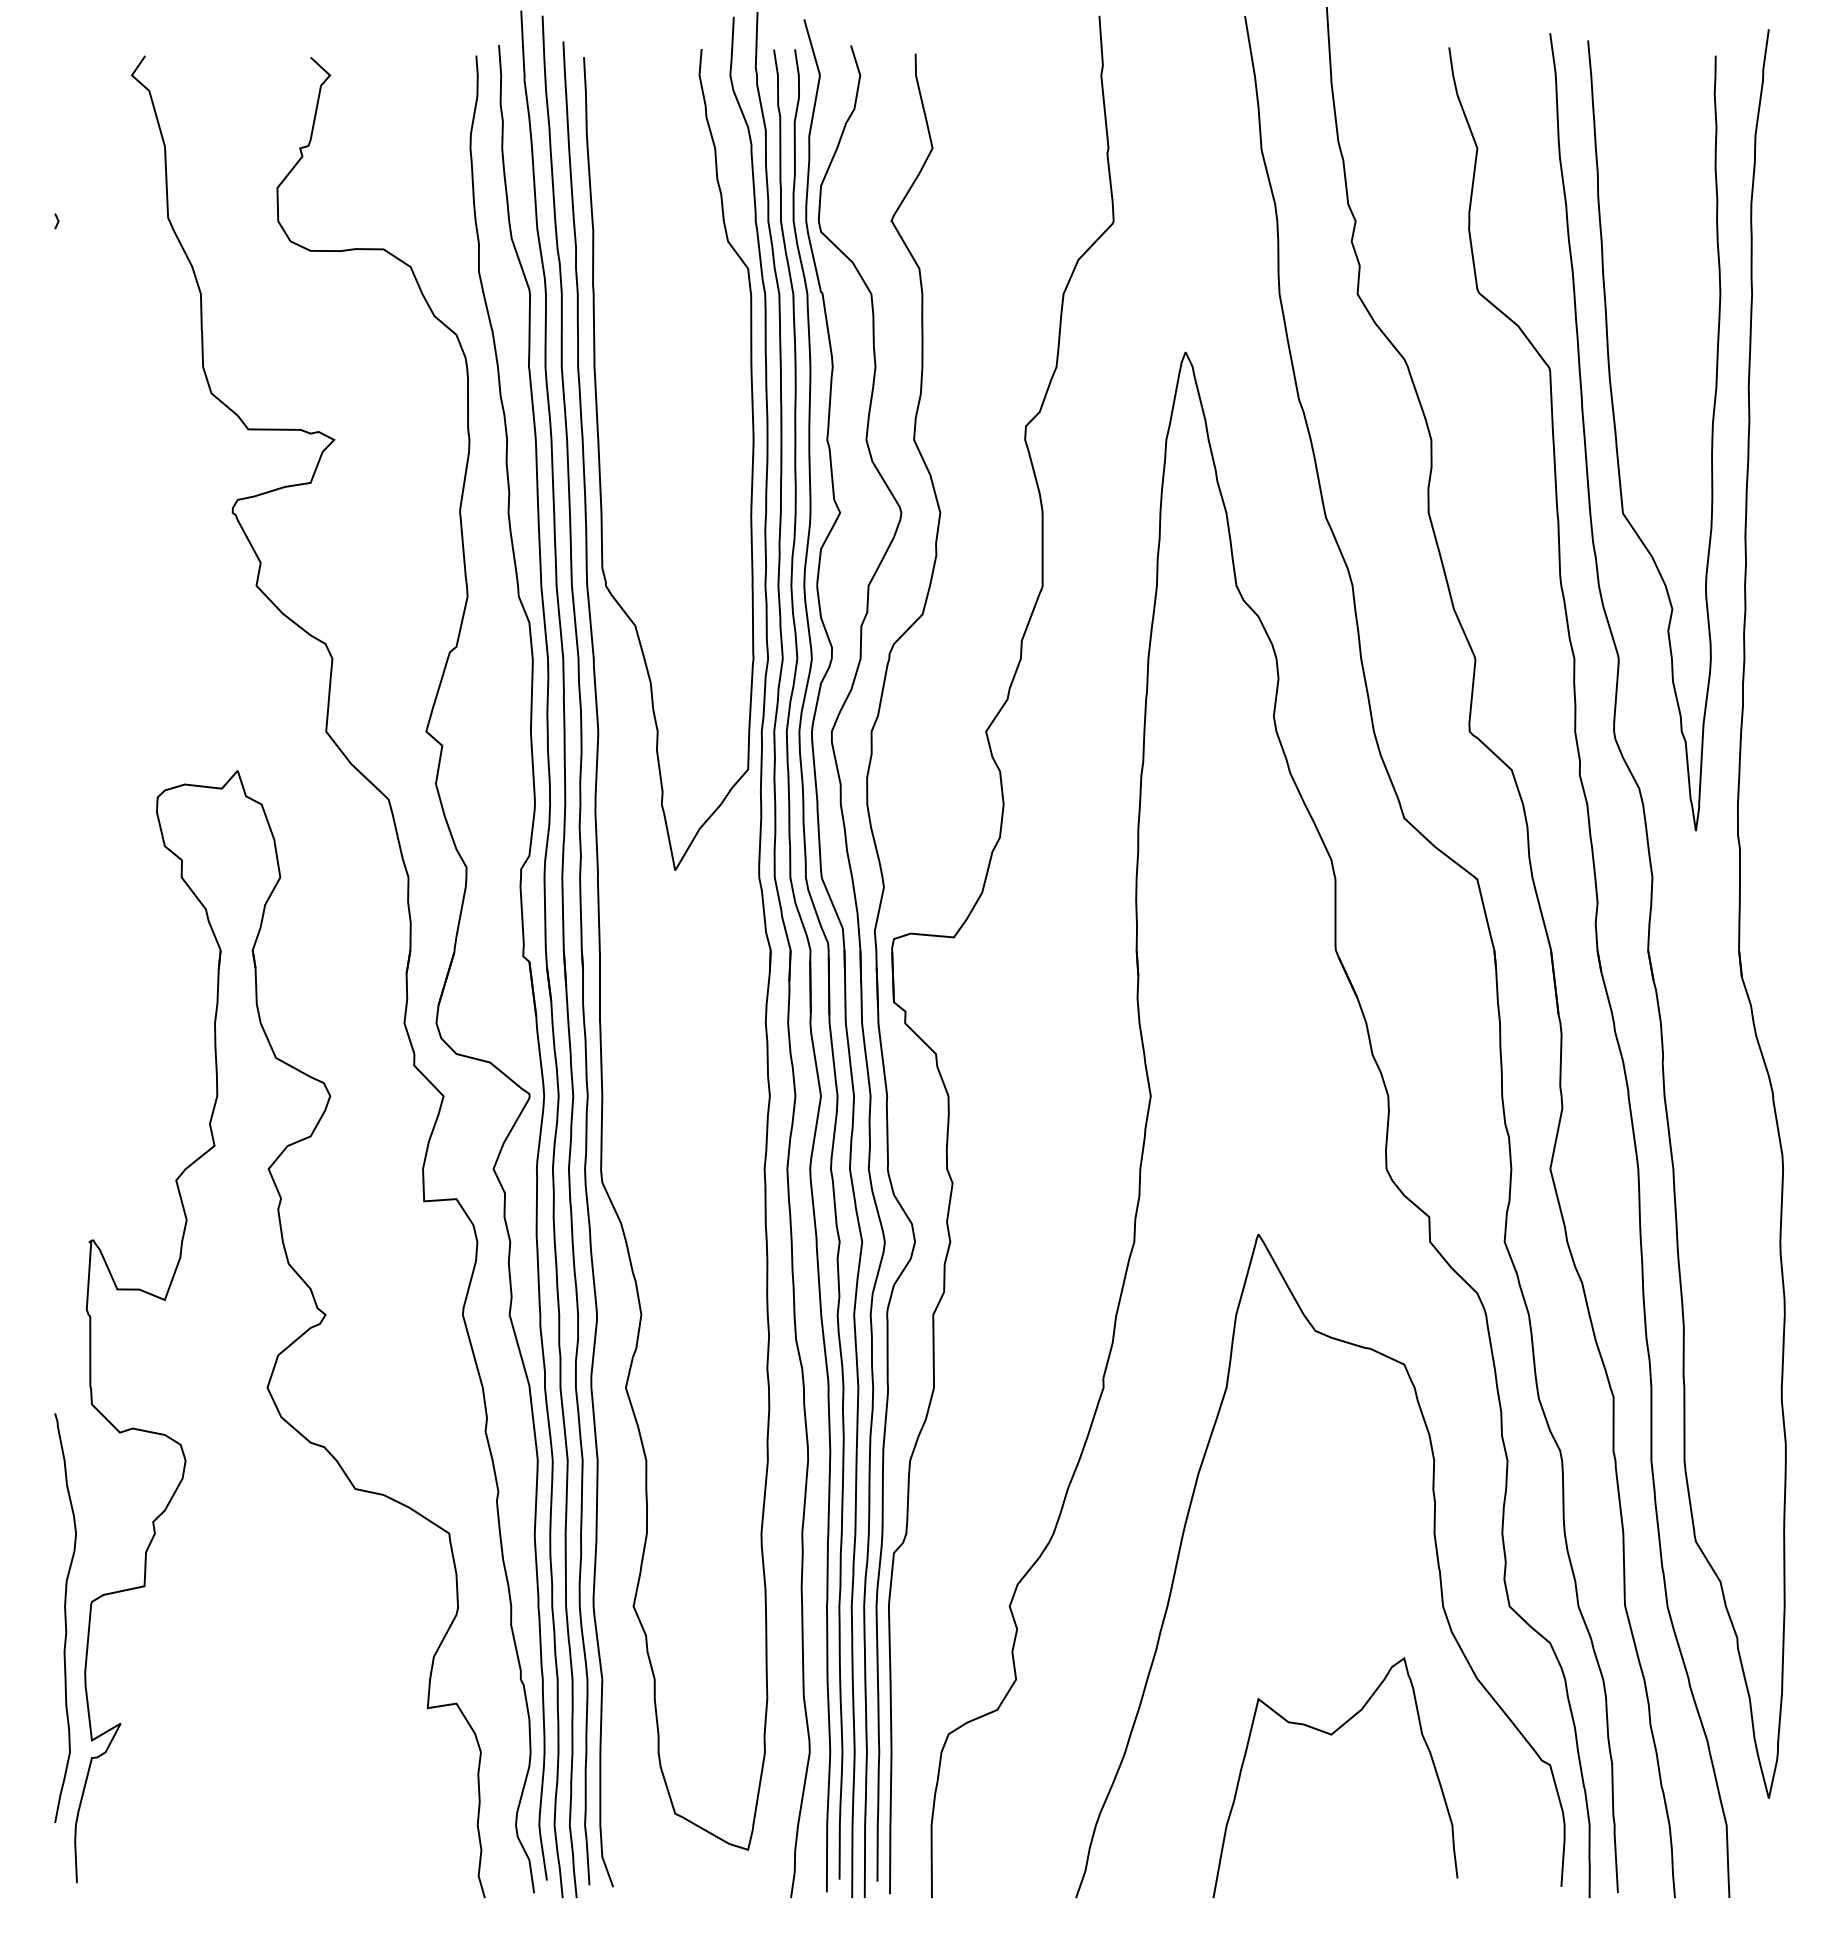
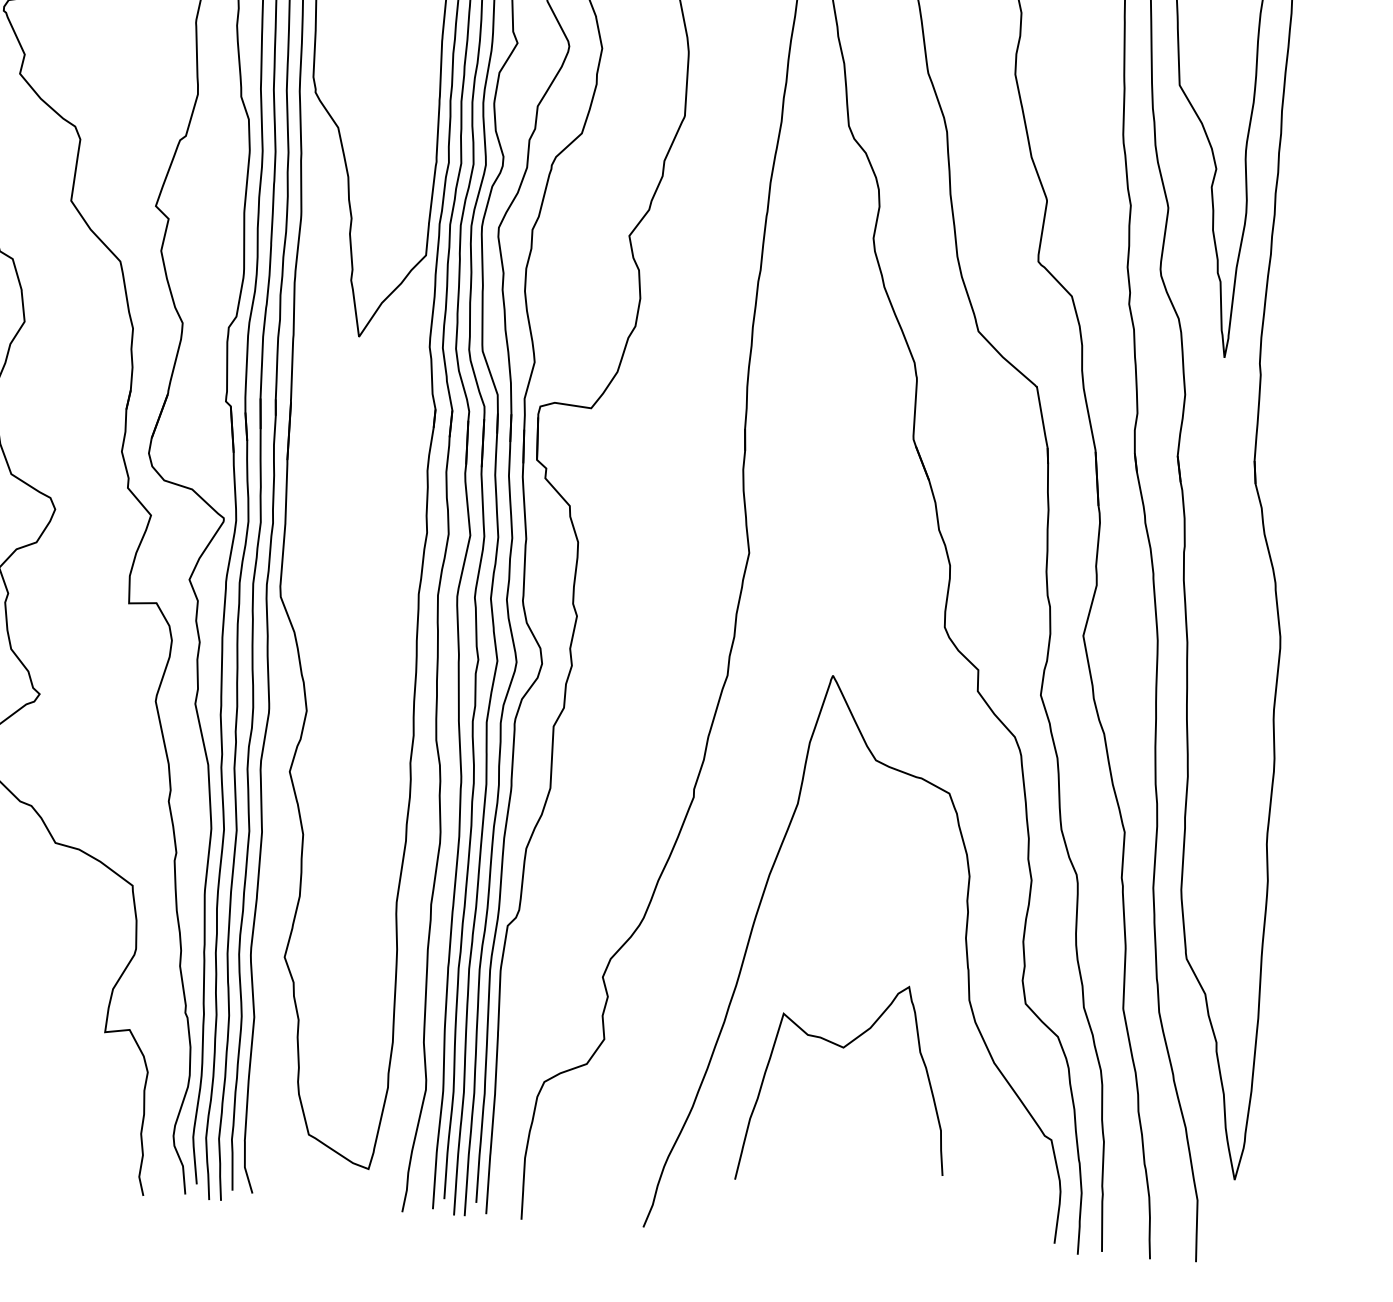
curve: (1331, 1735) -> (843, 1048), moved

